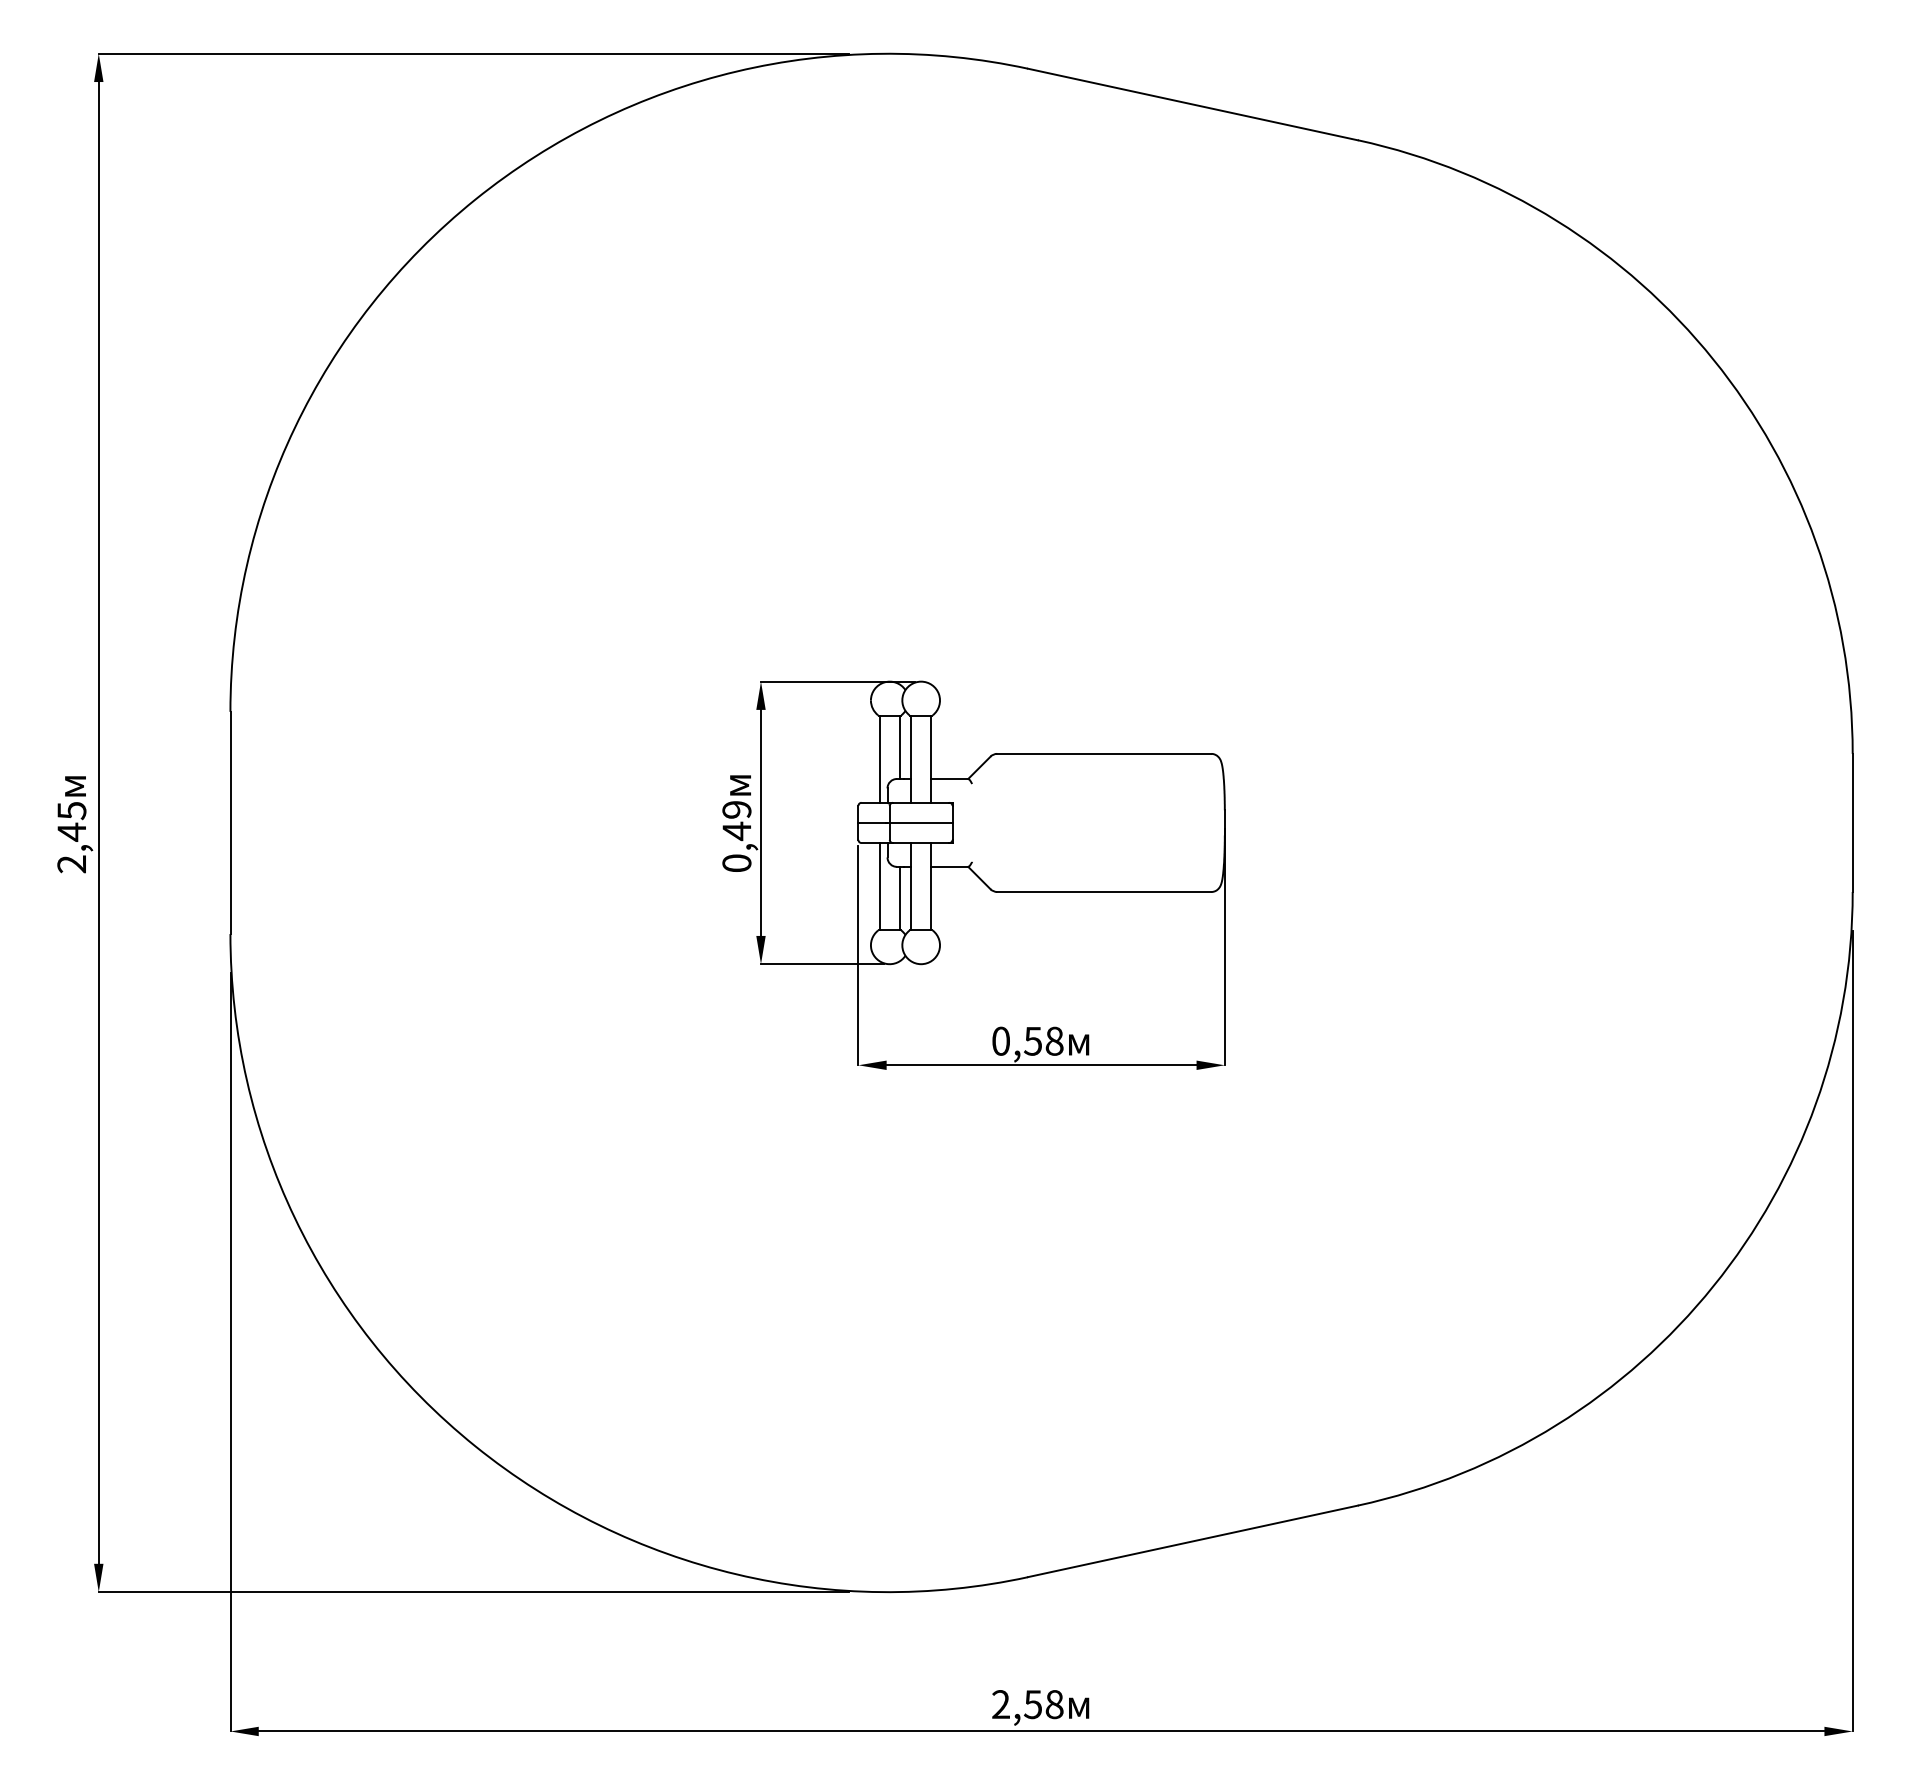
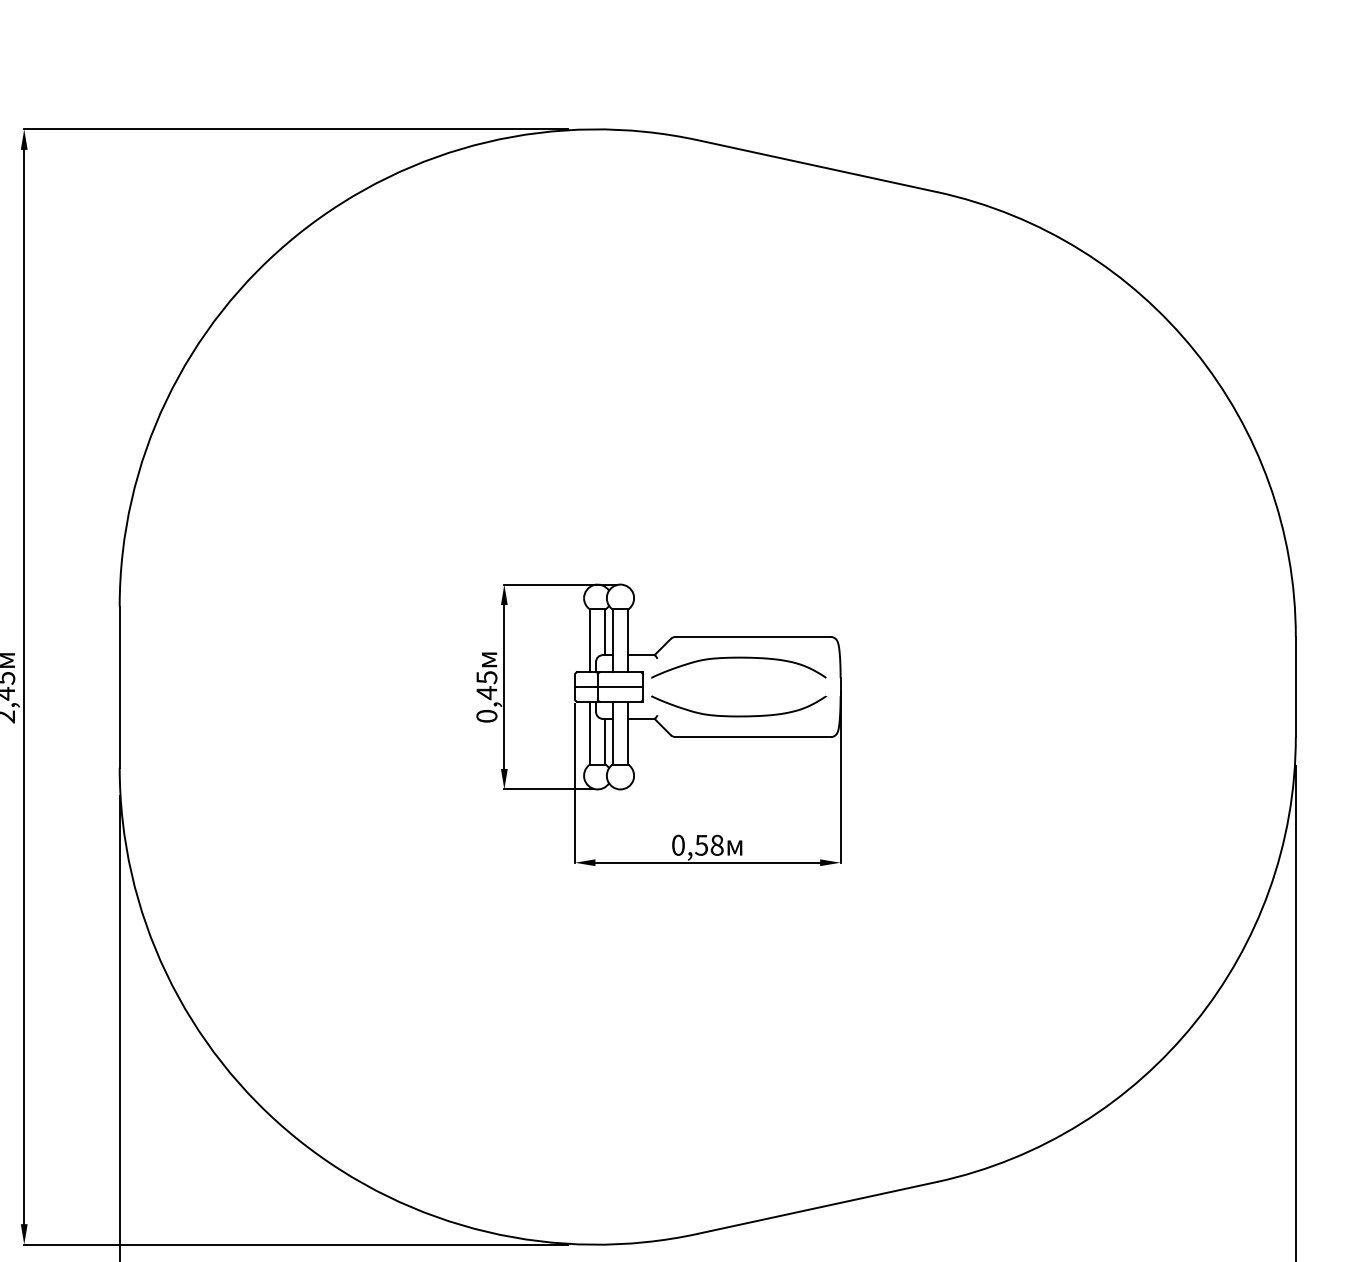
curve: (1084, 783) -> (738, 658), added
text: (736, 810) -> (486, 678), 0,49 -> 0,45
curve: (1084, 862) -> (738, 715), added

